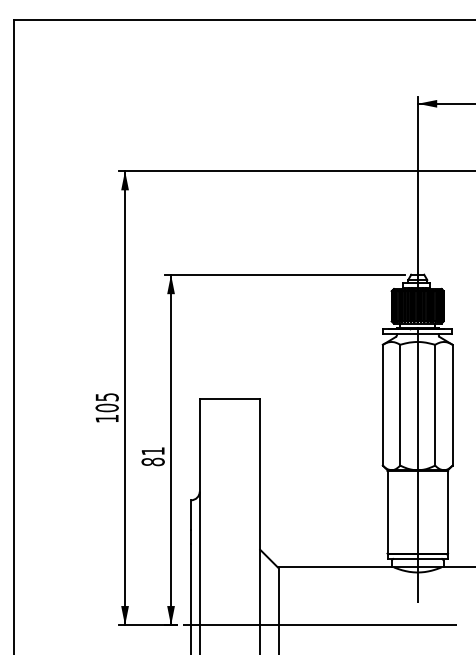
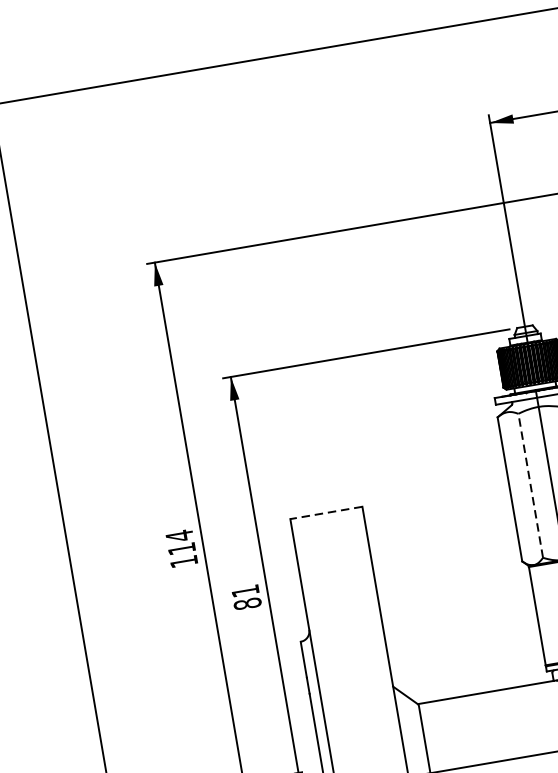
line: (229, 398) -> (325, 512), solid -> dashed
text: (106, 402) -> (179, 542), 105 -> 114
line: (400, 404) -> (530, 484), solid -> dashed

